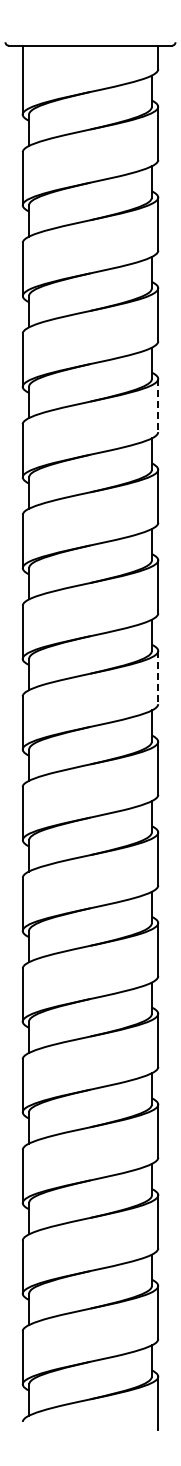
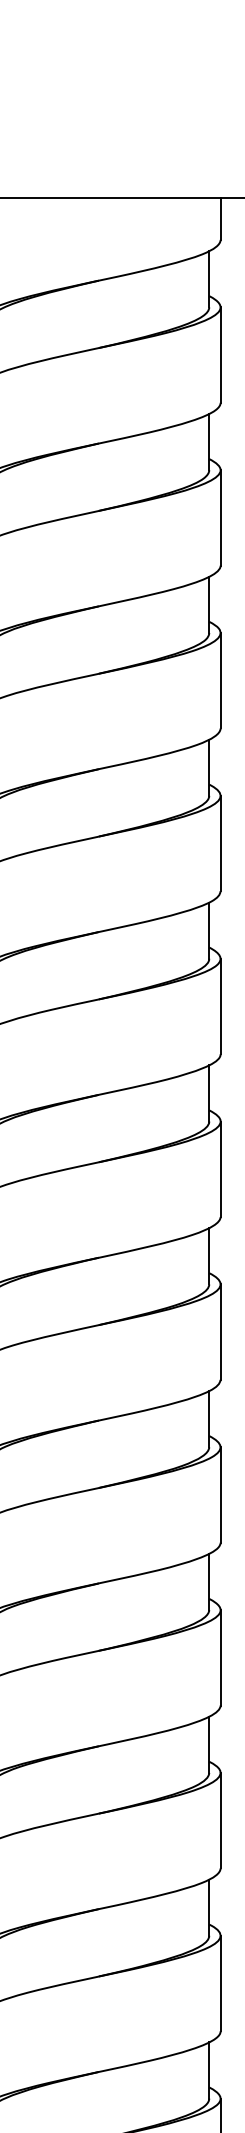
line: (158, 405) -> (221, 843), dashed -> solid
line: (158, 677) -> (221, 1331), dashed -> solid

